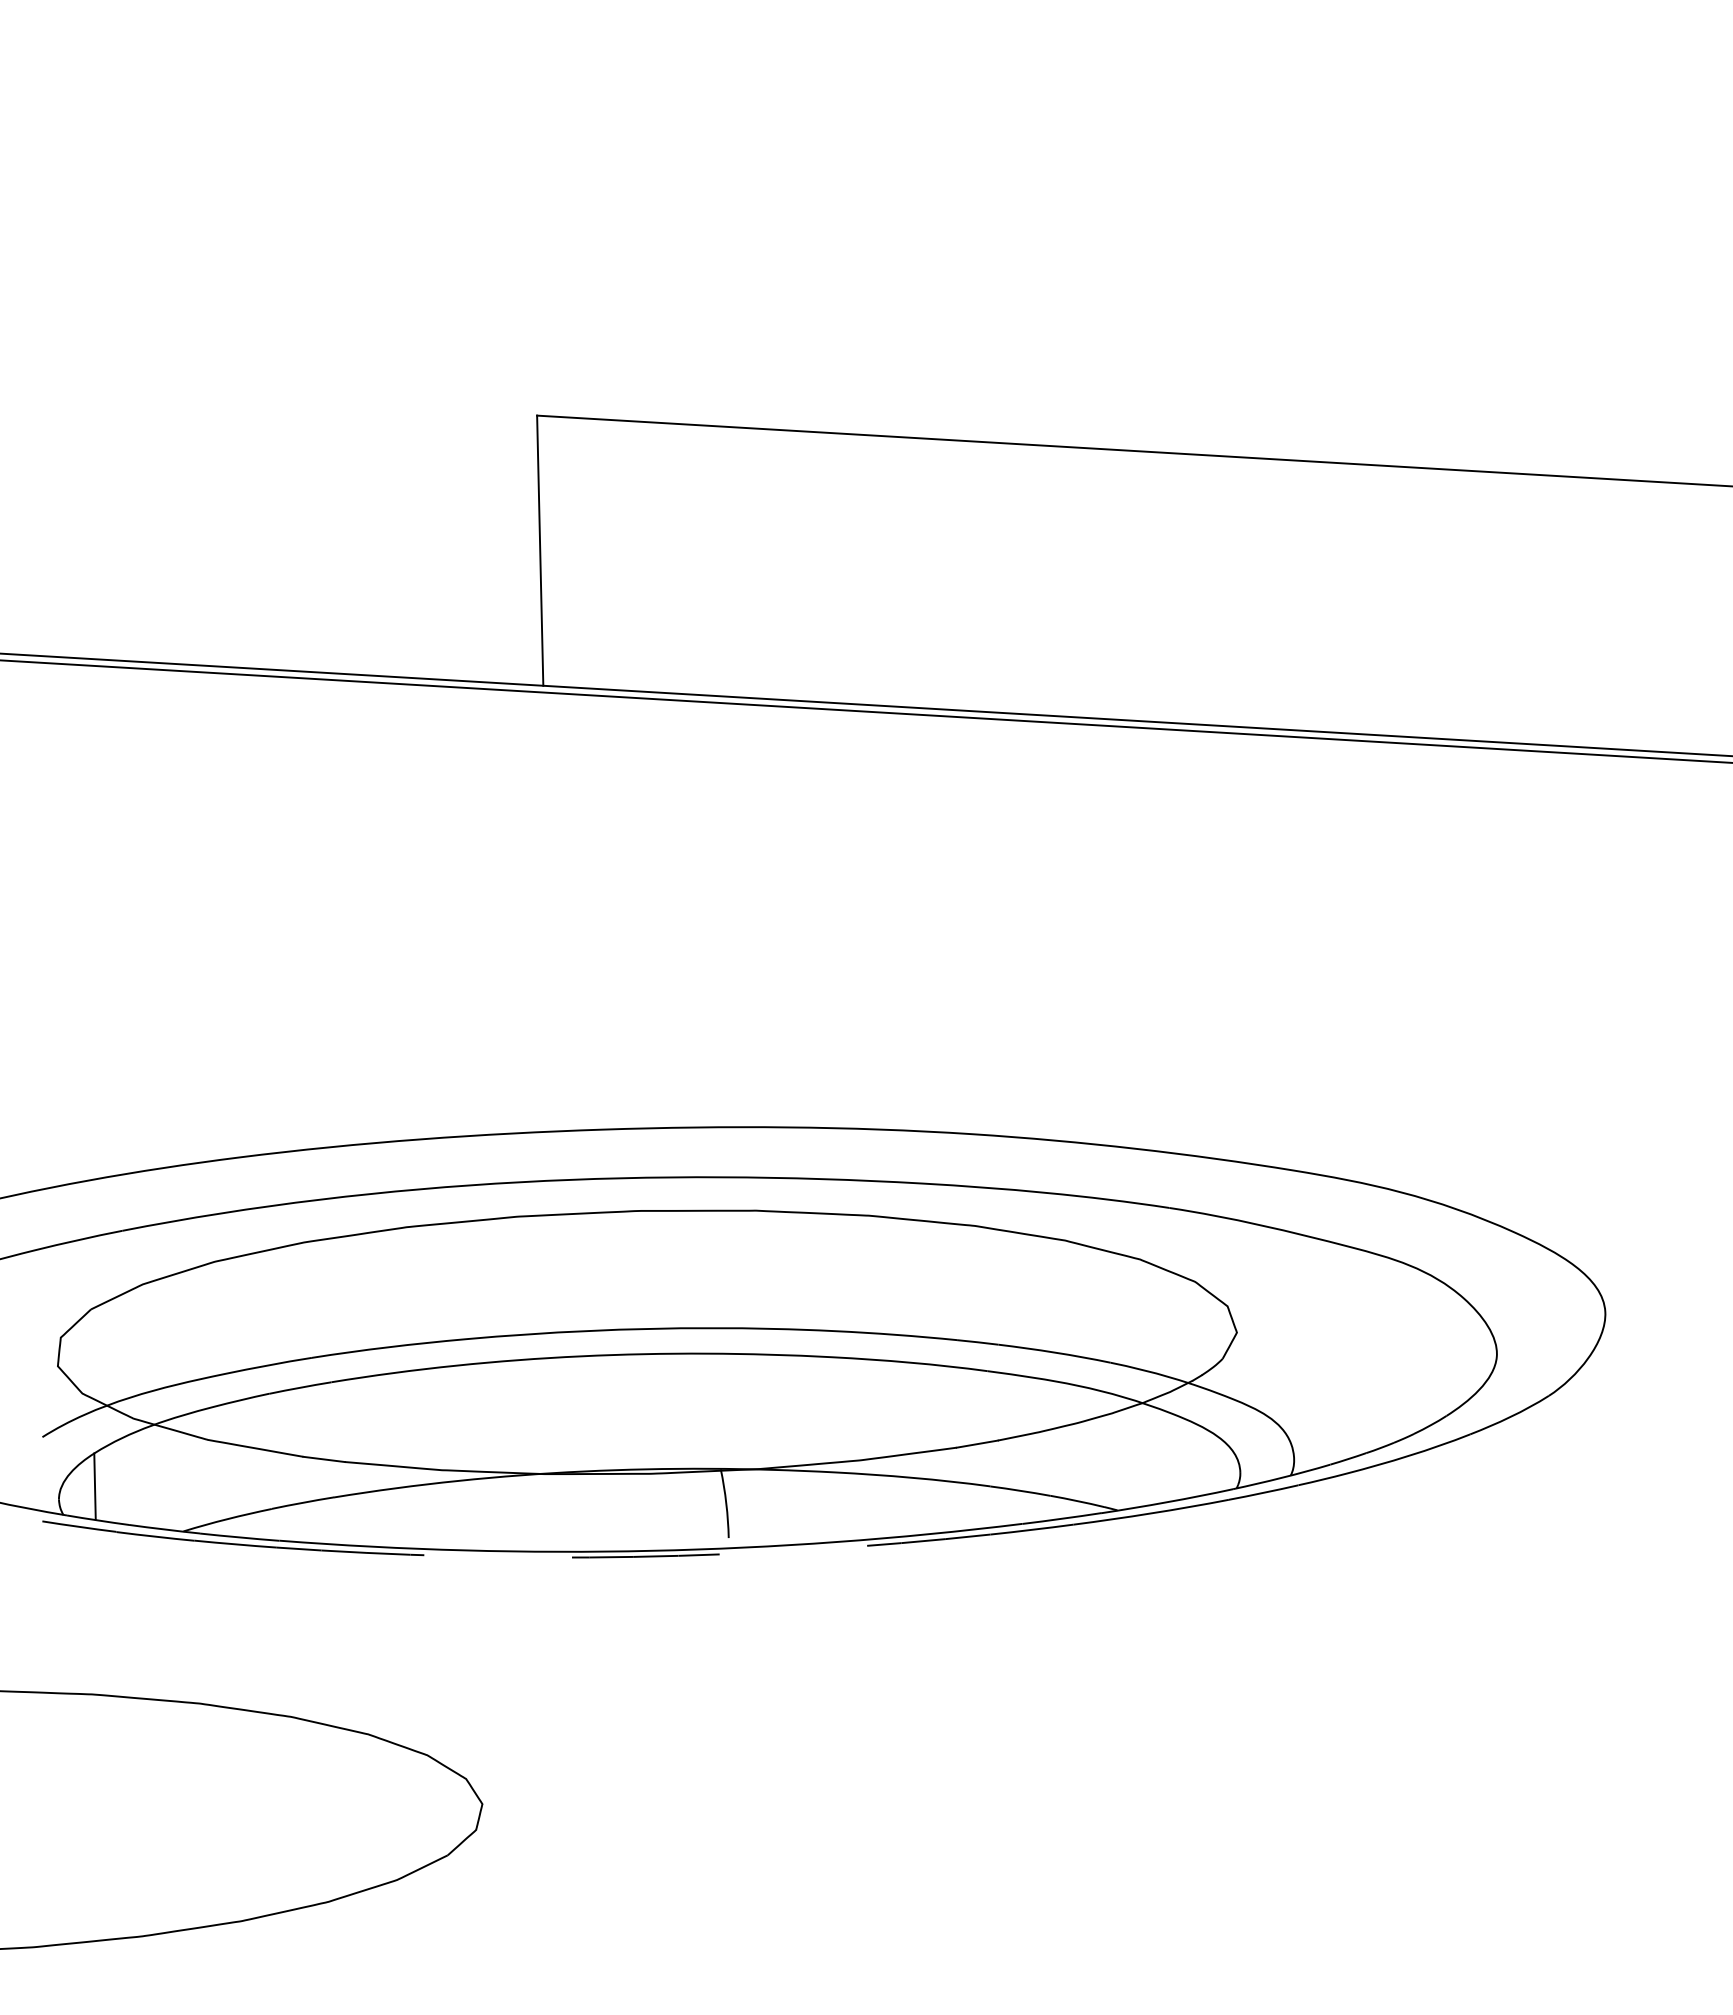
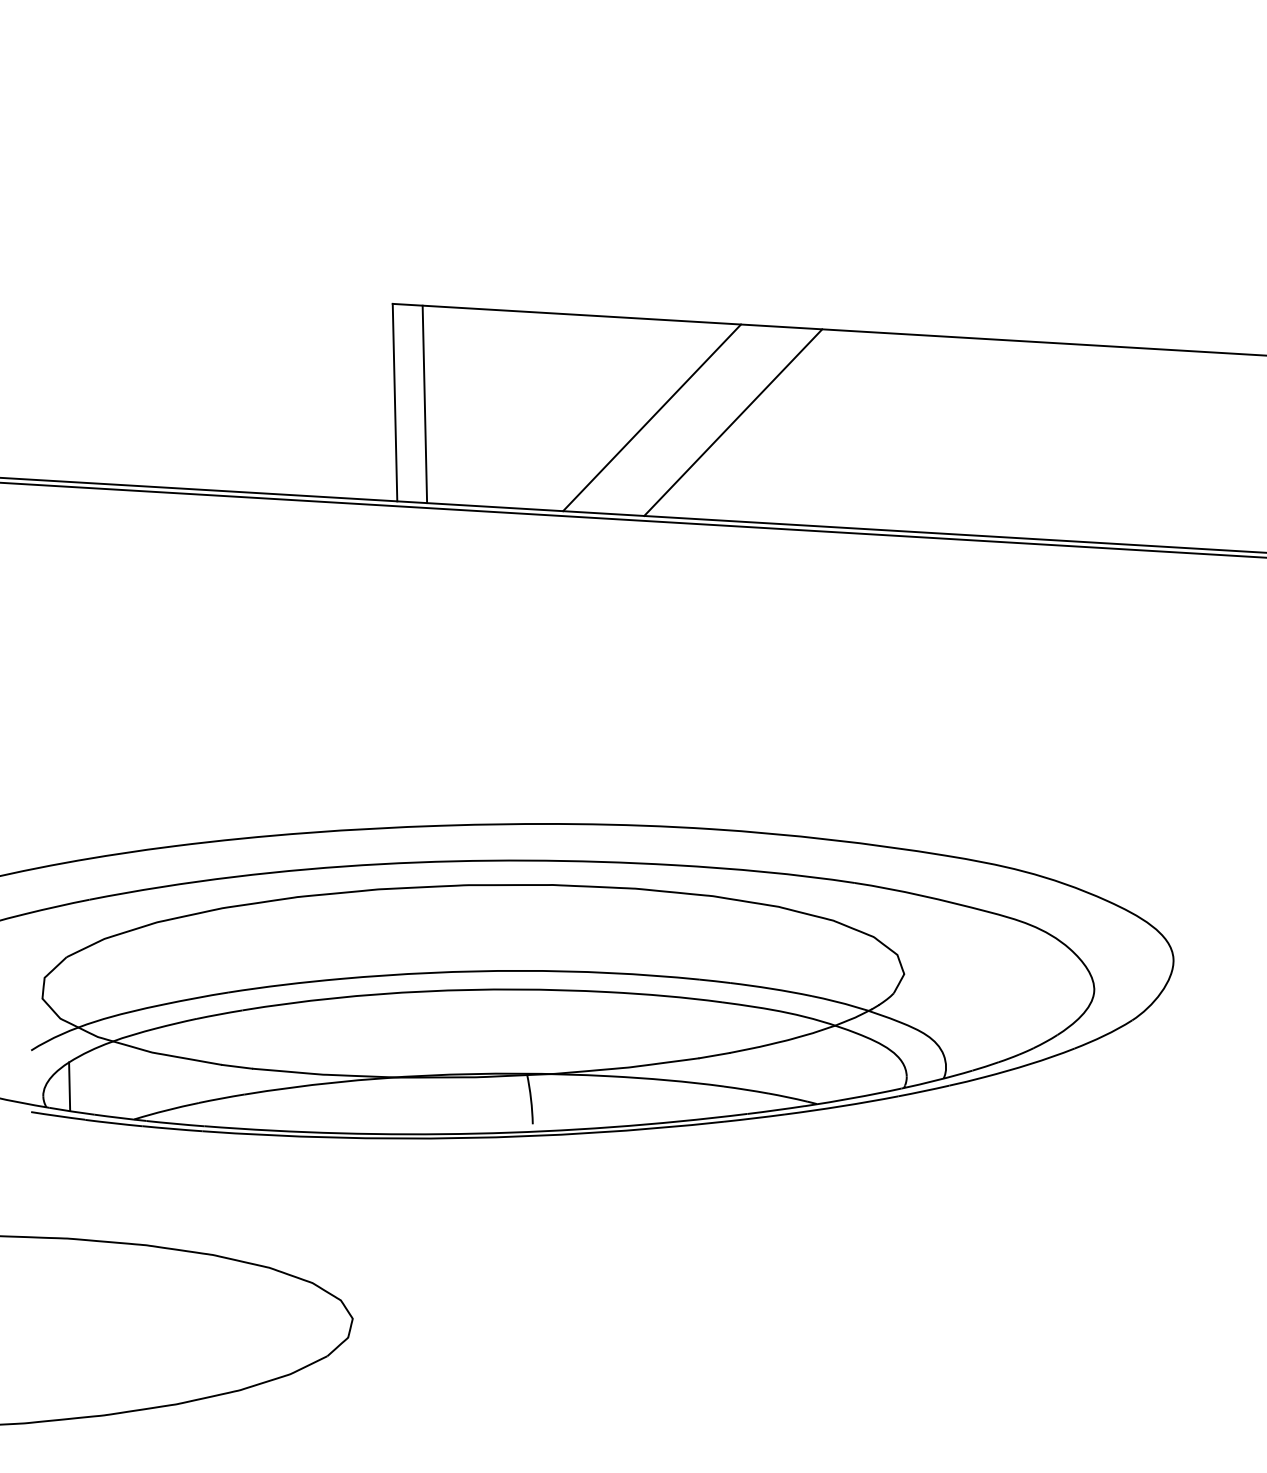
line: (581, 553) -> (425, 404), added
line: (891, 571) -> (651, 417), added
line: (1002, 577) -> (732, 422), added
arc: (633, 1556) -> (463, 1137), dashed -> solid

